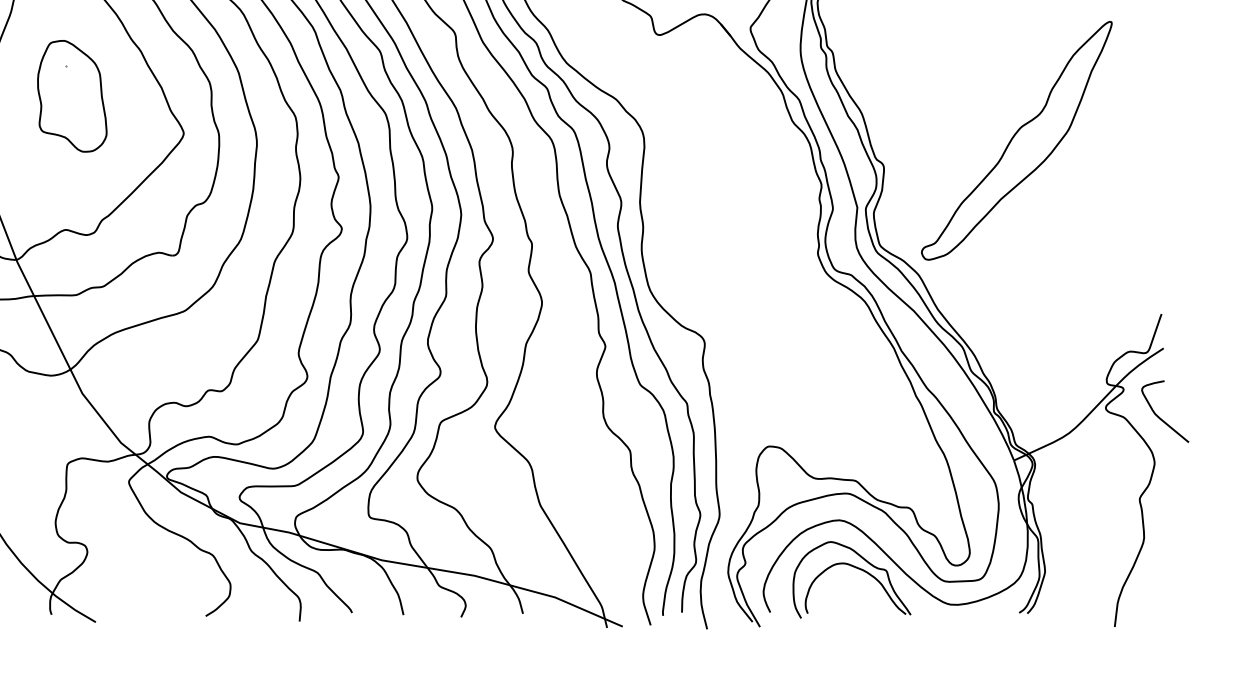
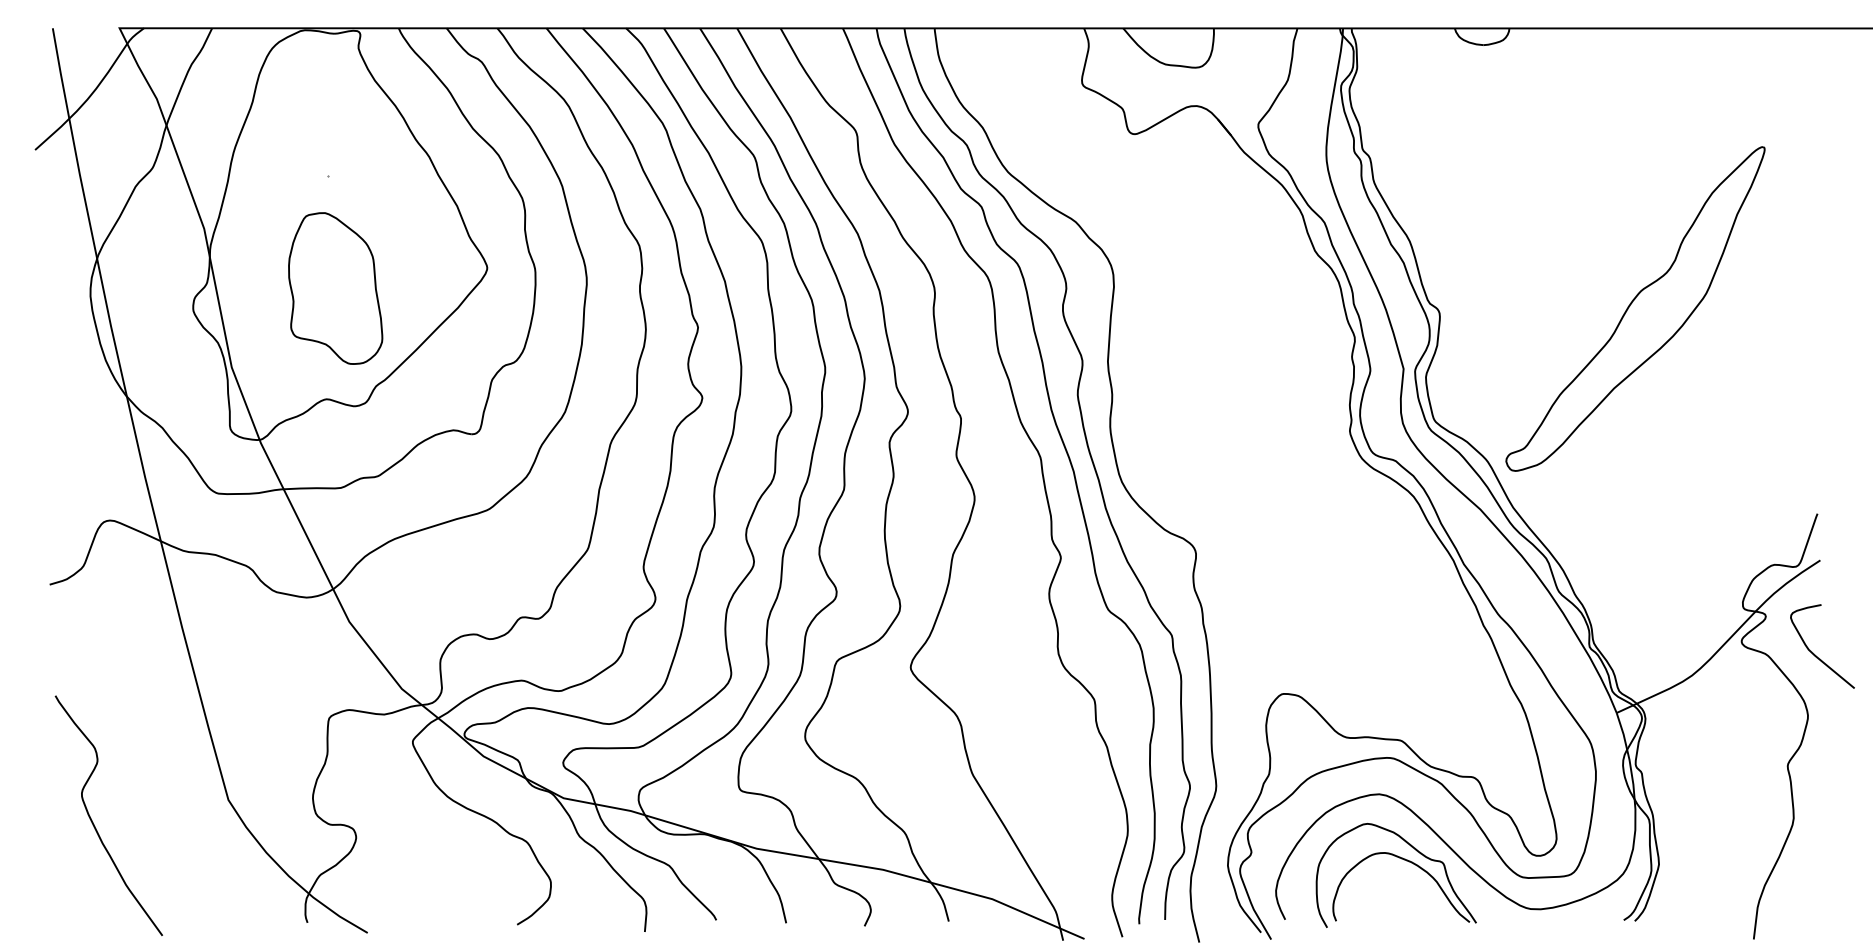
part: (72, 96) -> (335, 288), moved
part: (1016, 140) -> (1635, 308), moved

